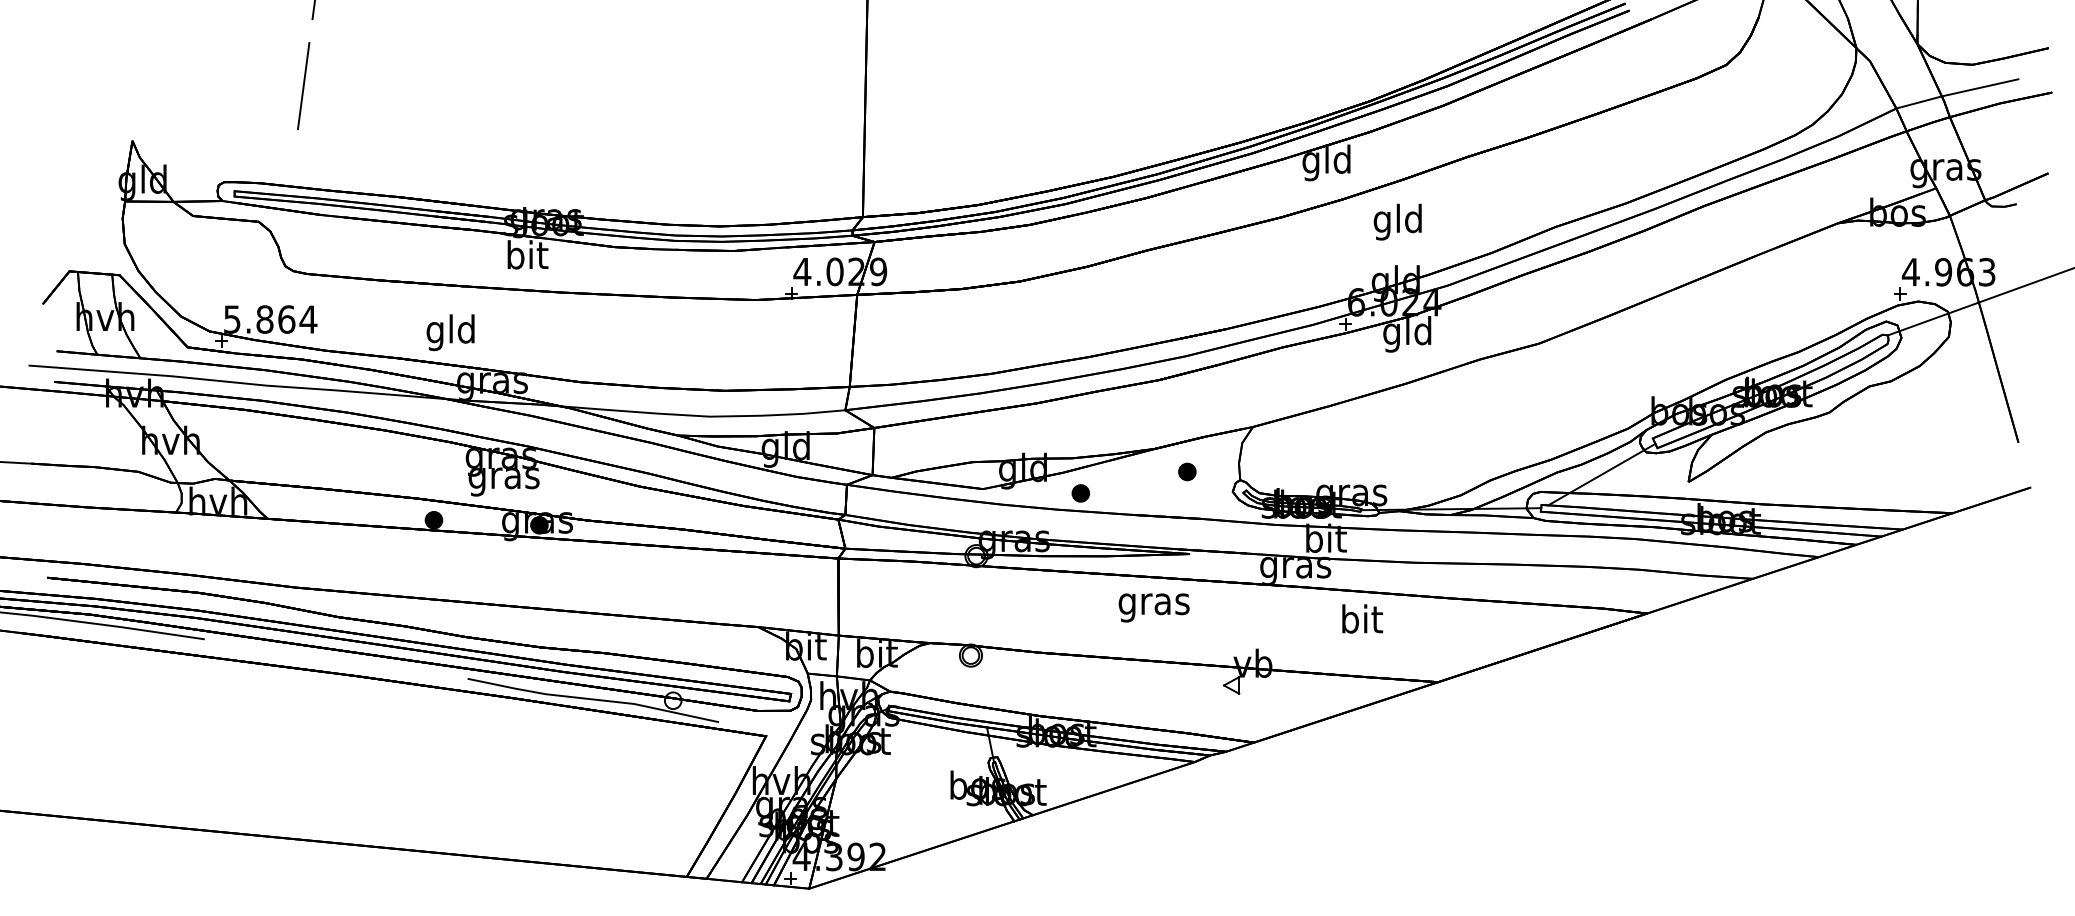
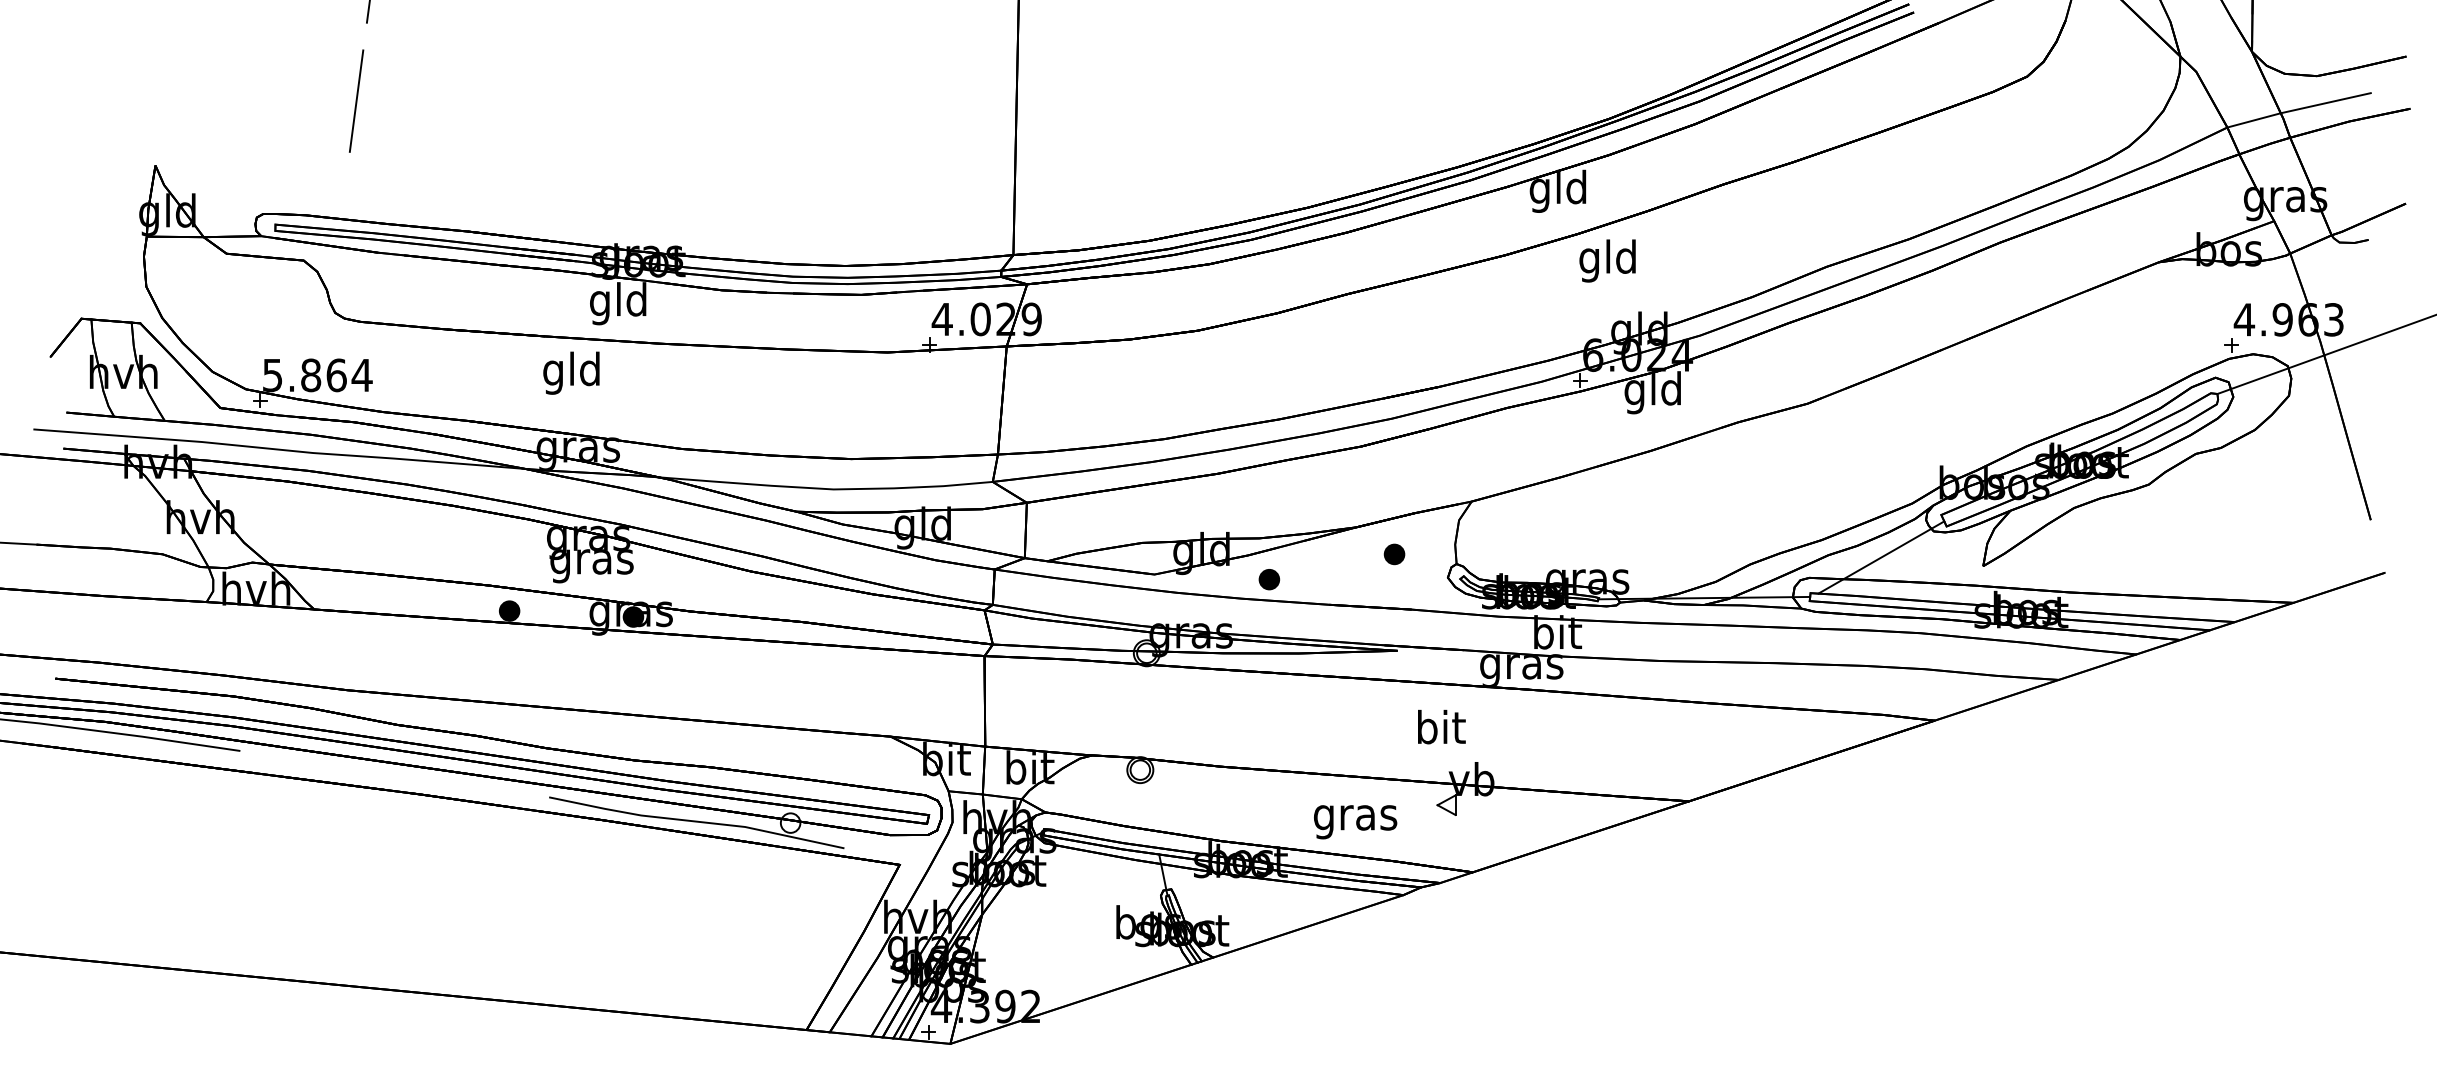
text: (1397, 221) -> (1607, 260), moved
text: (526, 258) -> (618, 303), bit -> gld
text: (450, 332) -> (571, 372), moved
text: (1153, 607) -> (1354, 821), moved
text: (1362, 618) -> (1441, 726), moved

